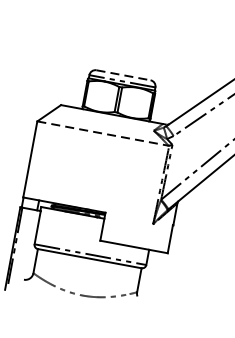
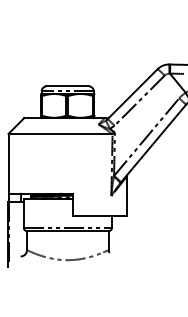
line: (124, 75) -> (68, 86), dashed -> solid
line: (103, 133) -> (60, 133), dashed -> solid

